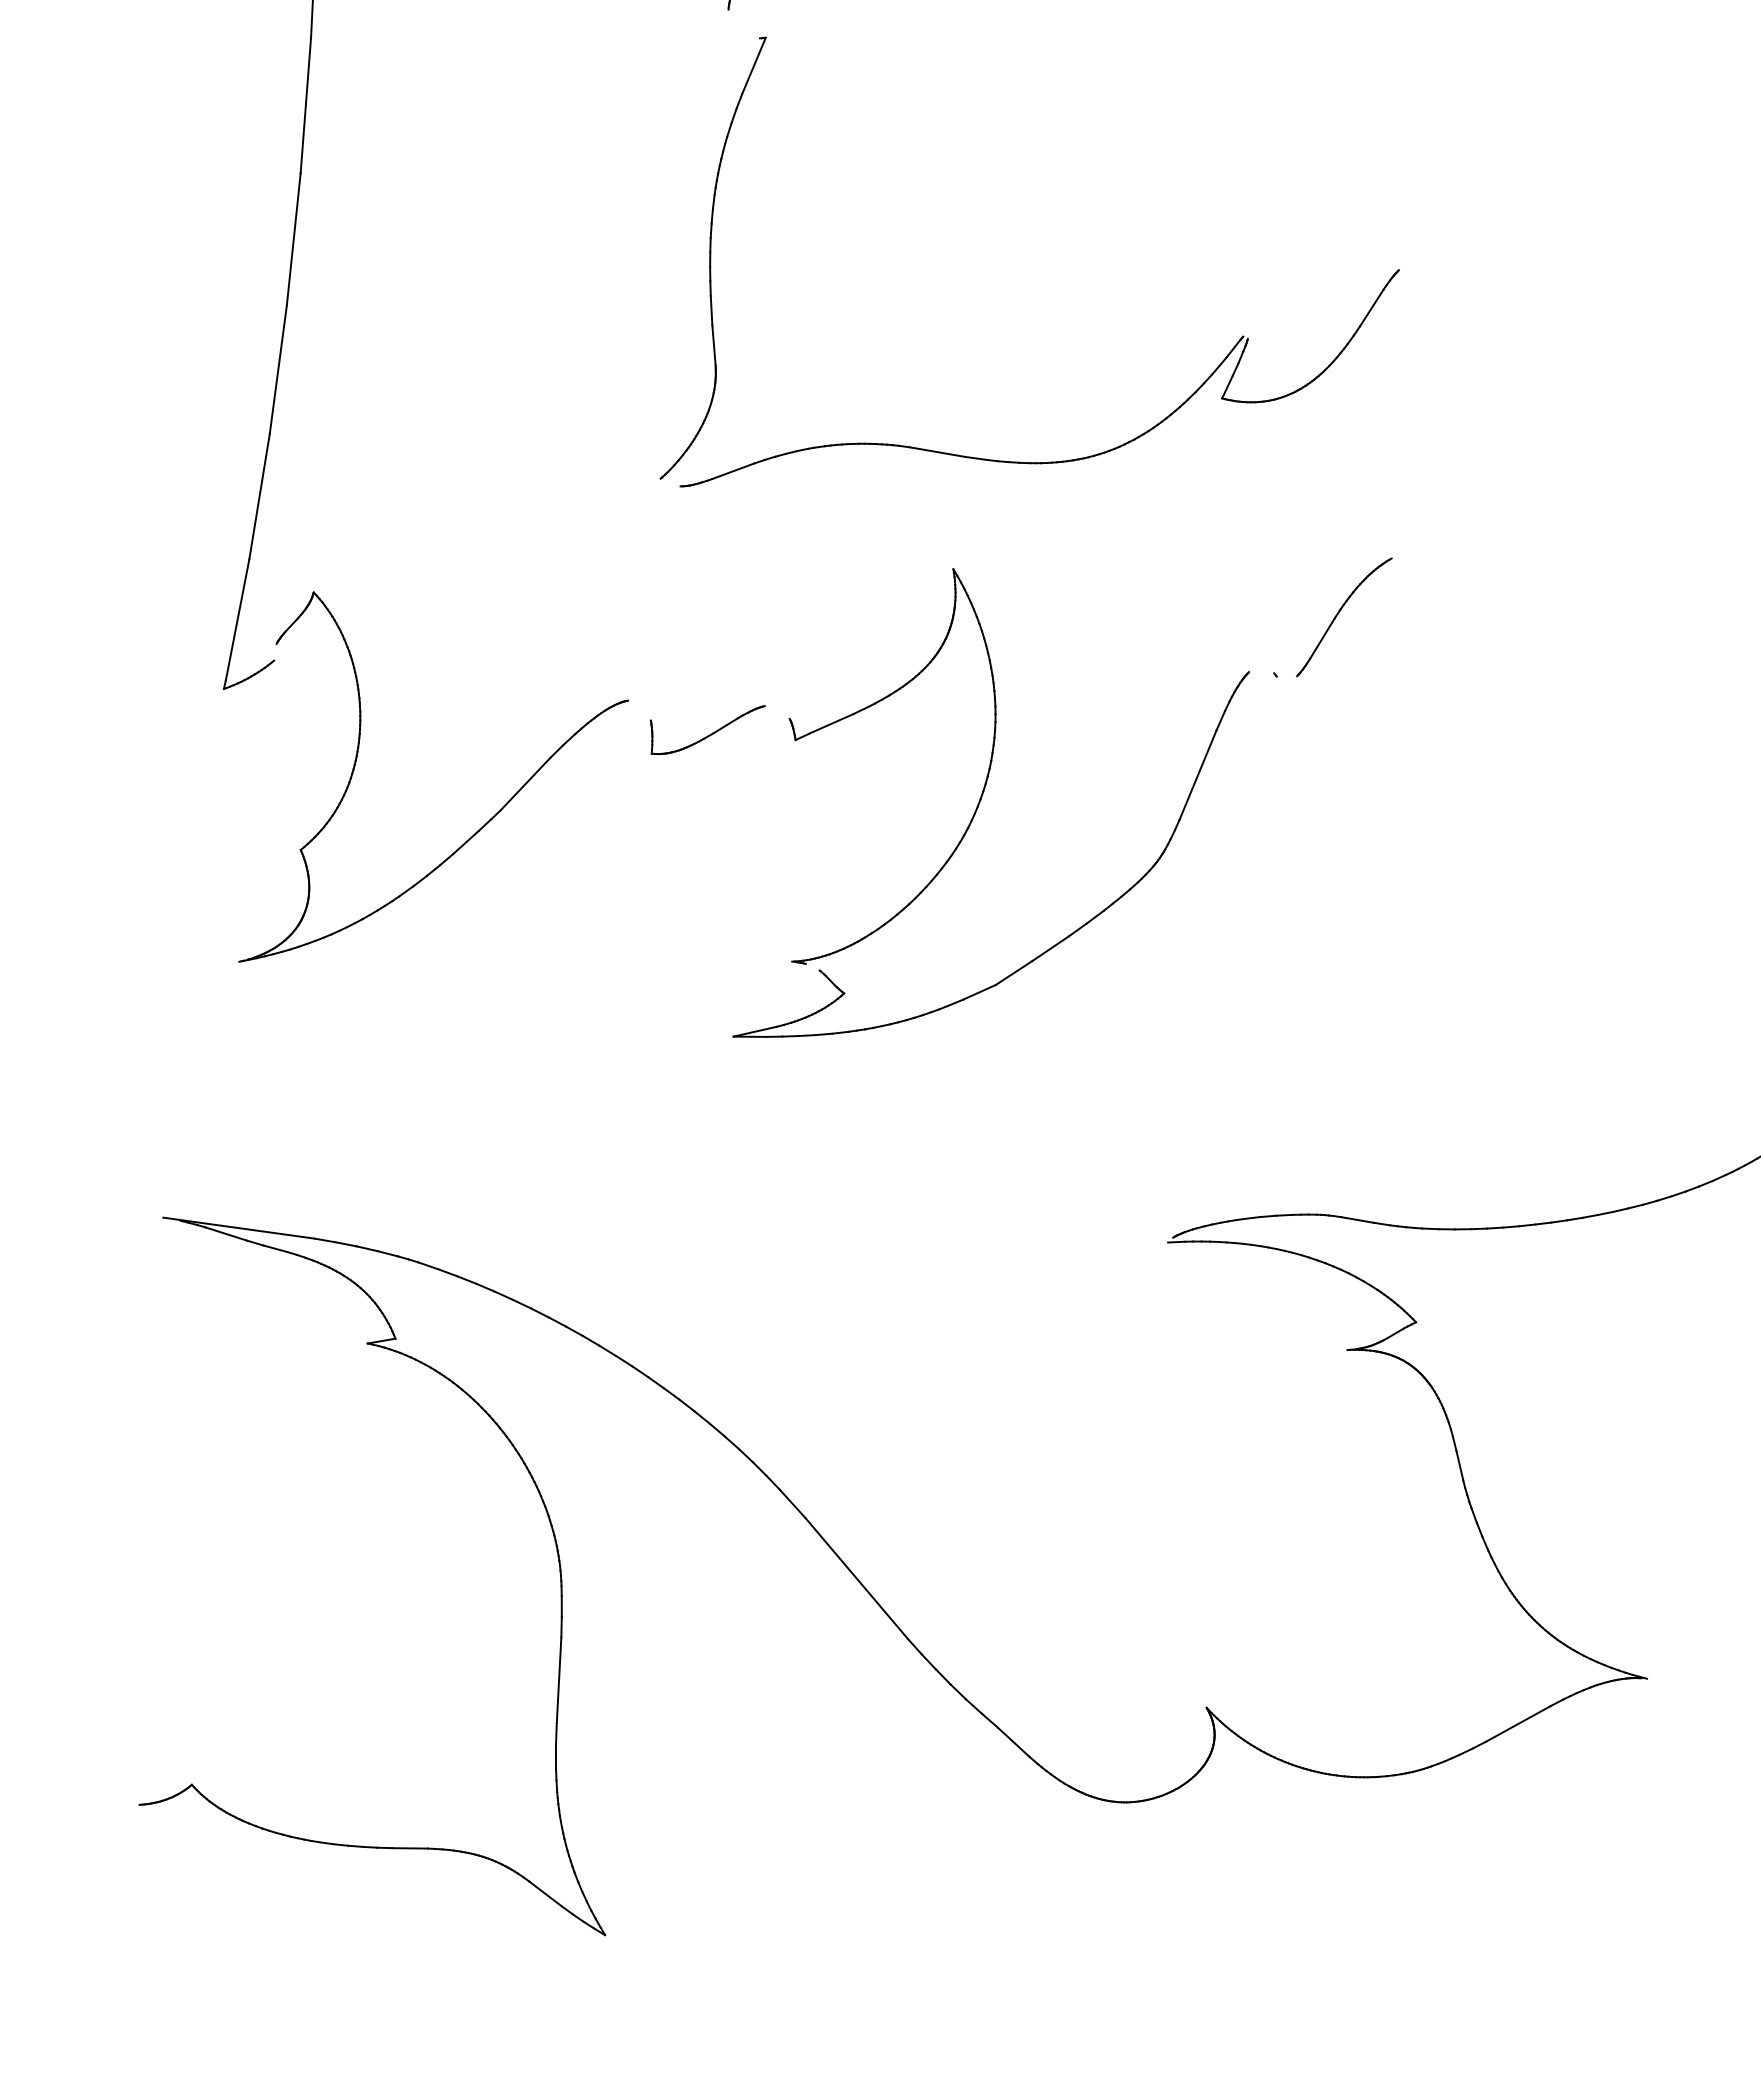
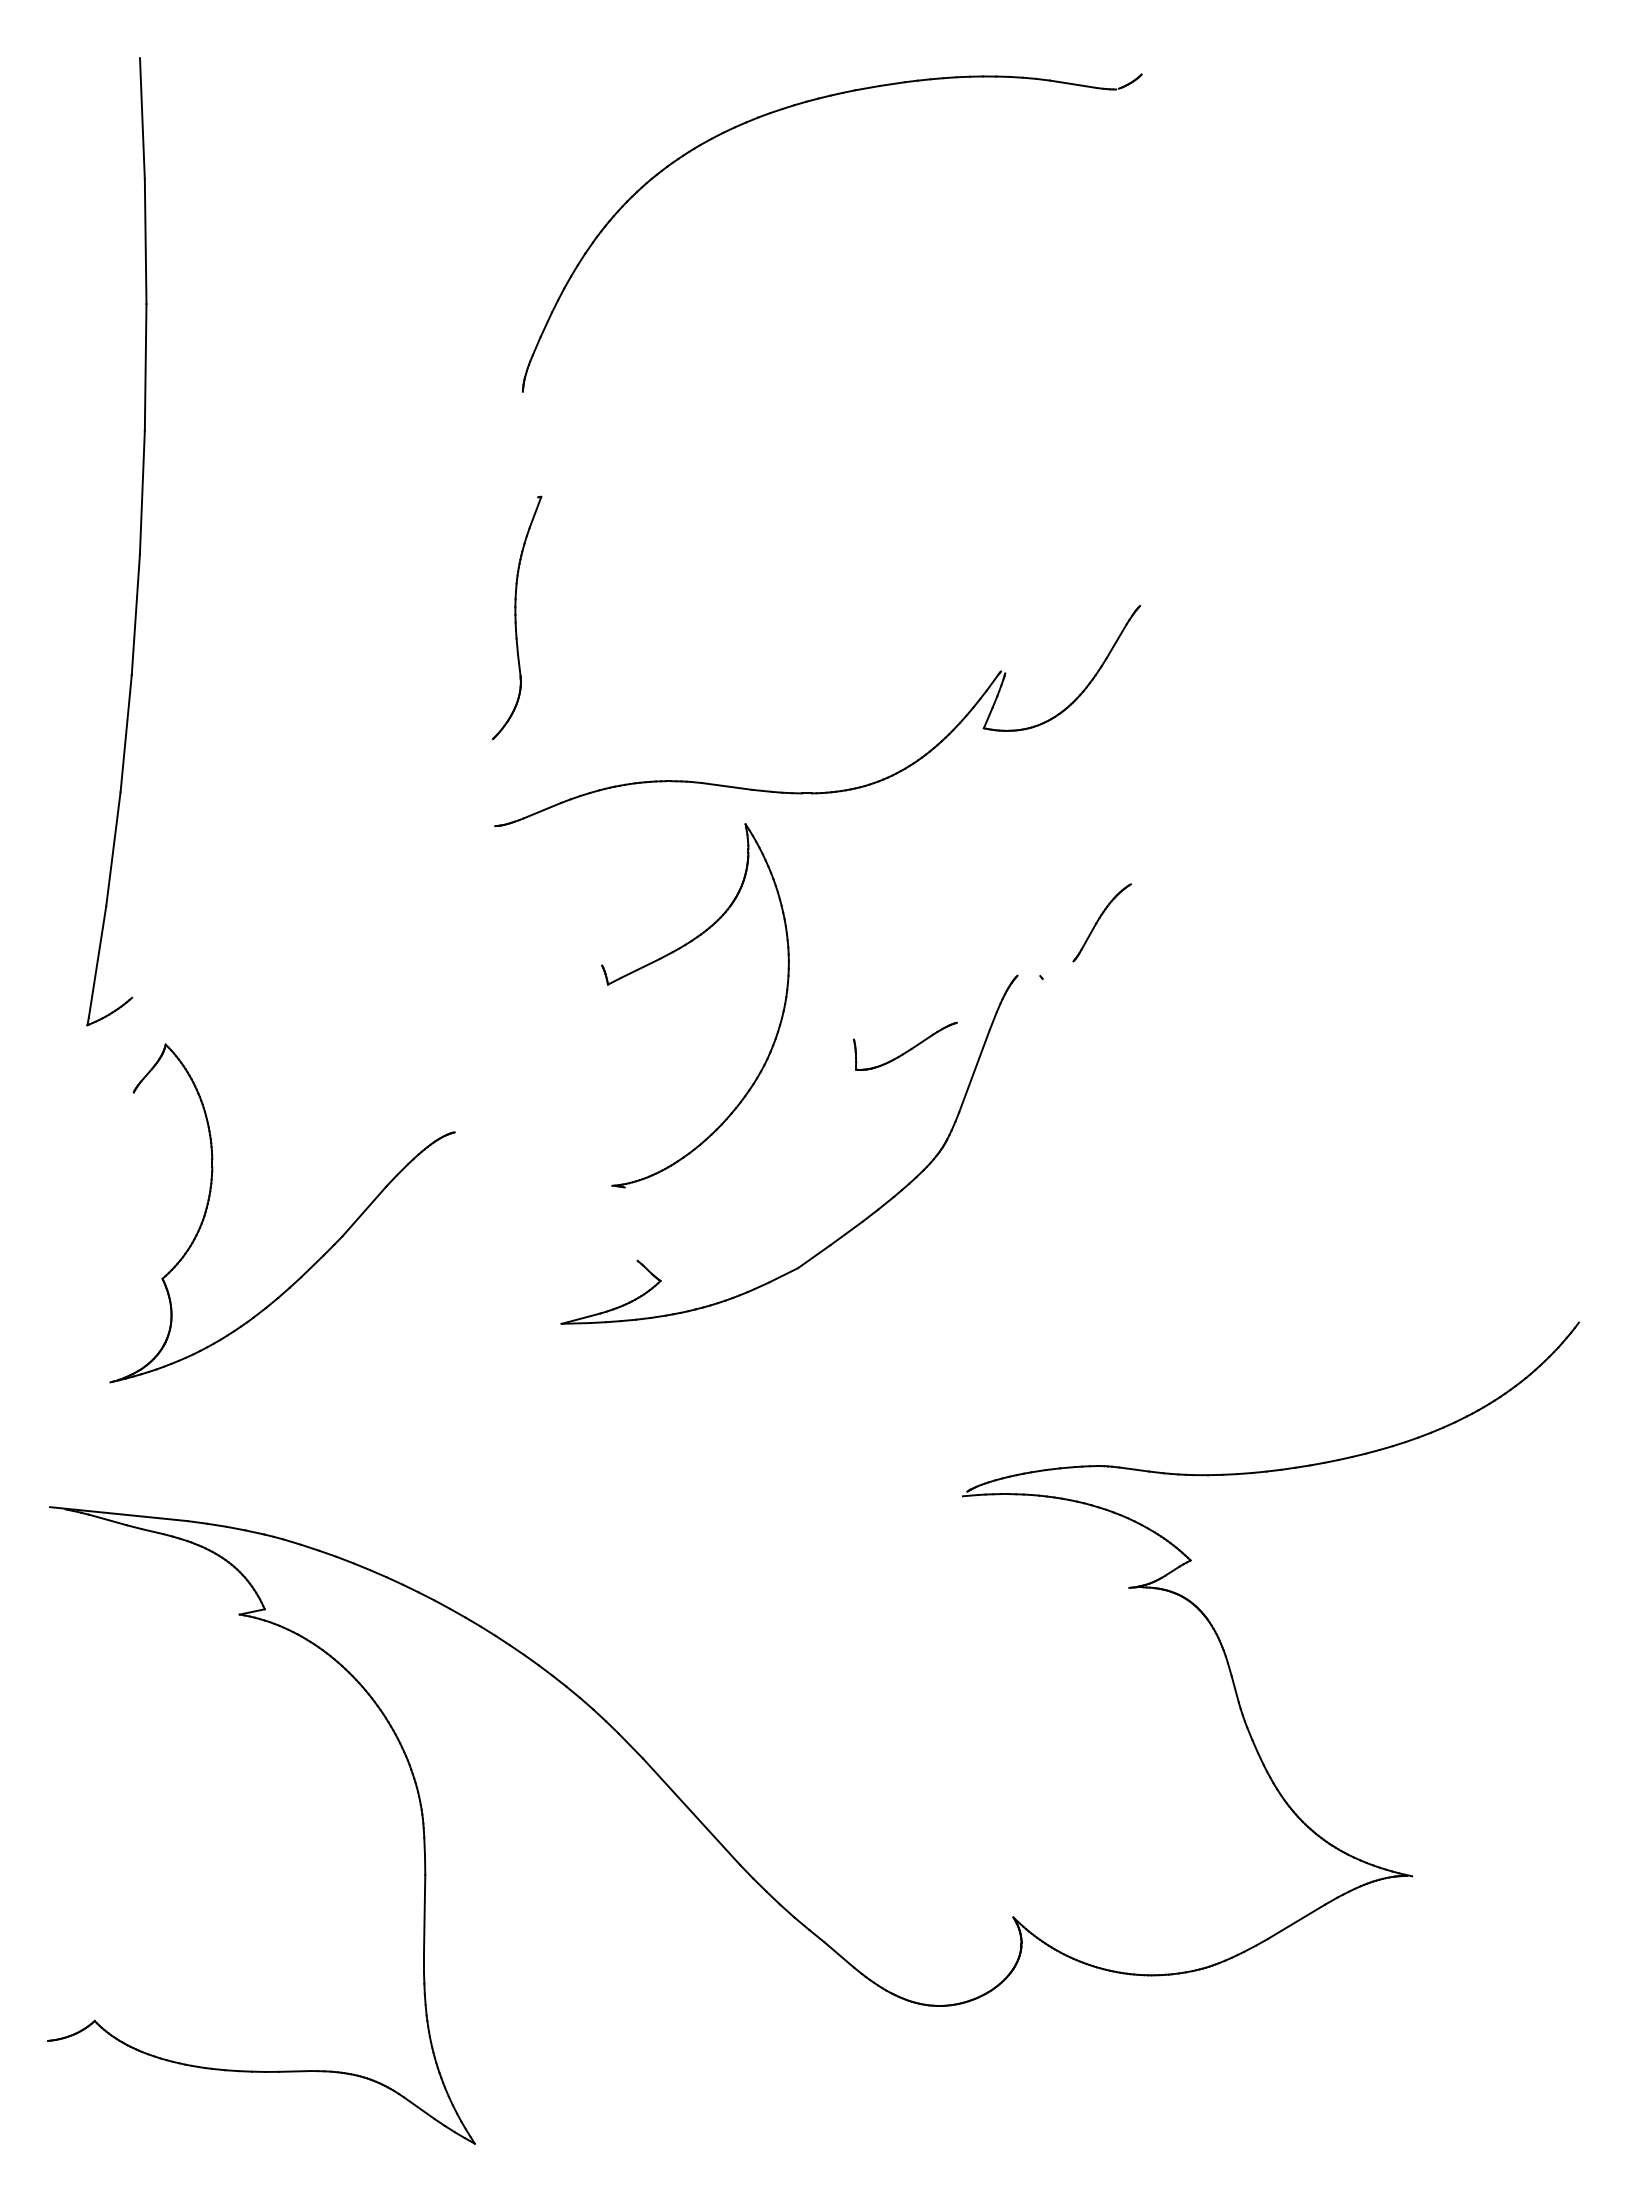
part: (712, 257) -> (516, 617), size x0.6
part: (1344, 616) -> (1102, 922), size x0.7
part: (859, 712) -> (665, 957), moved
part: (707, 729) -> (905, 1045), moved
part: (478, 829) -> (323, 1254), moved

